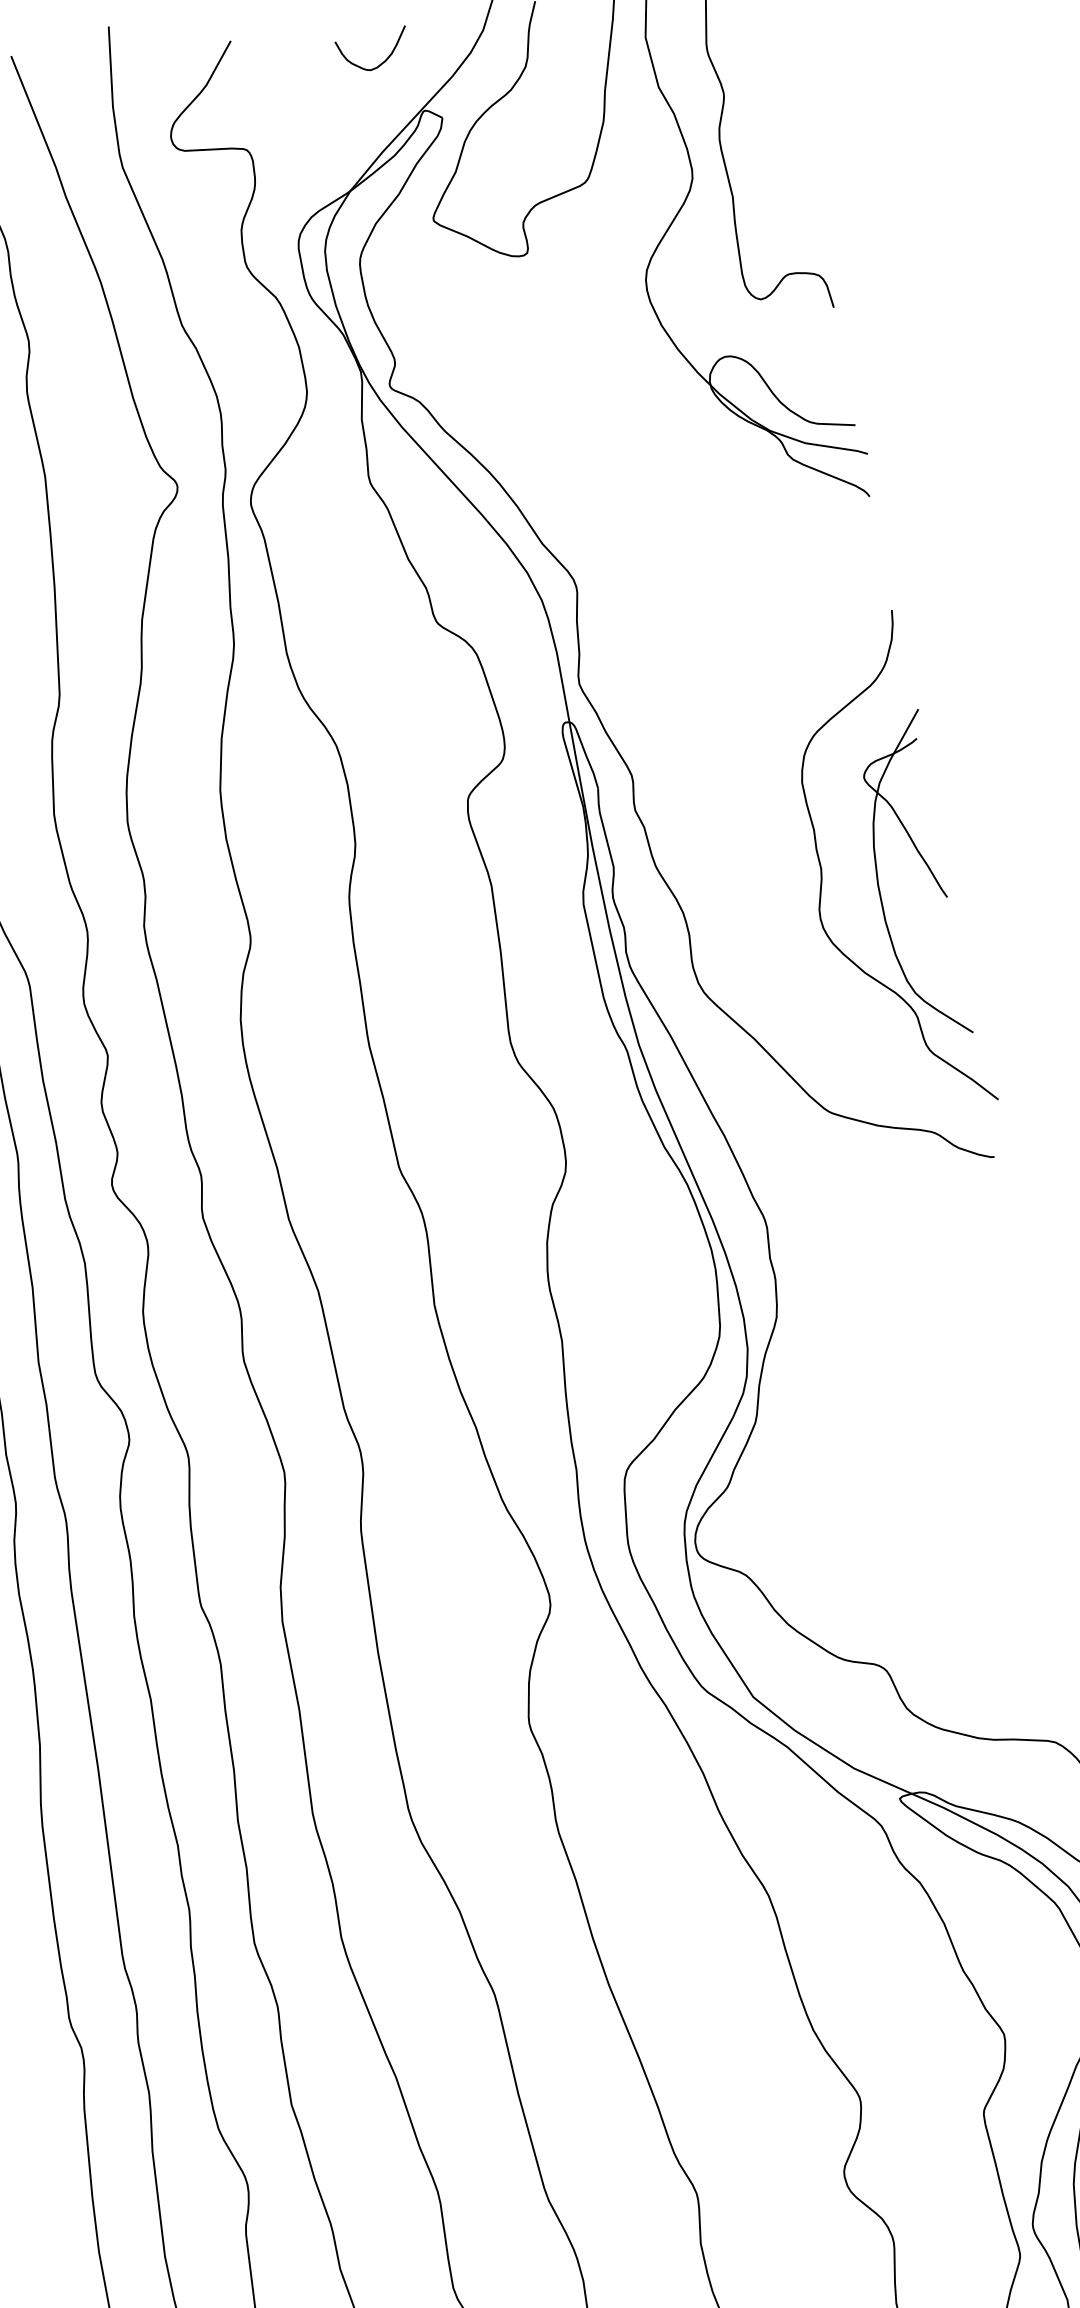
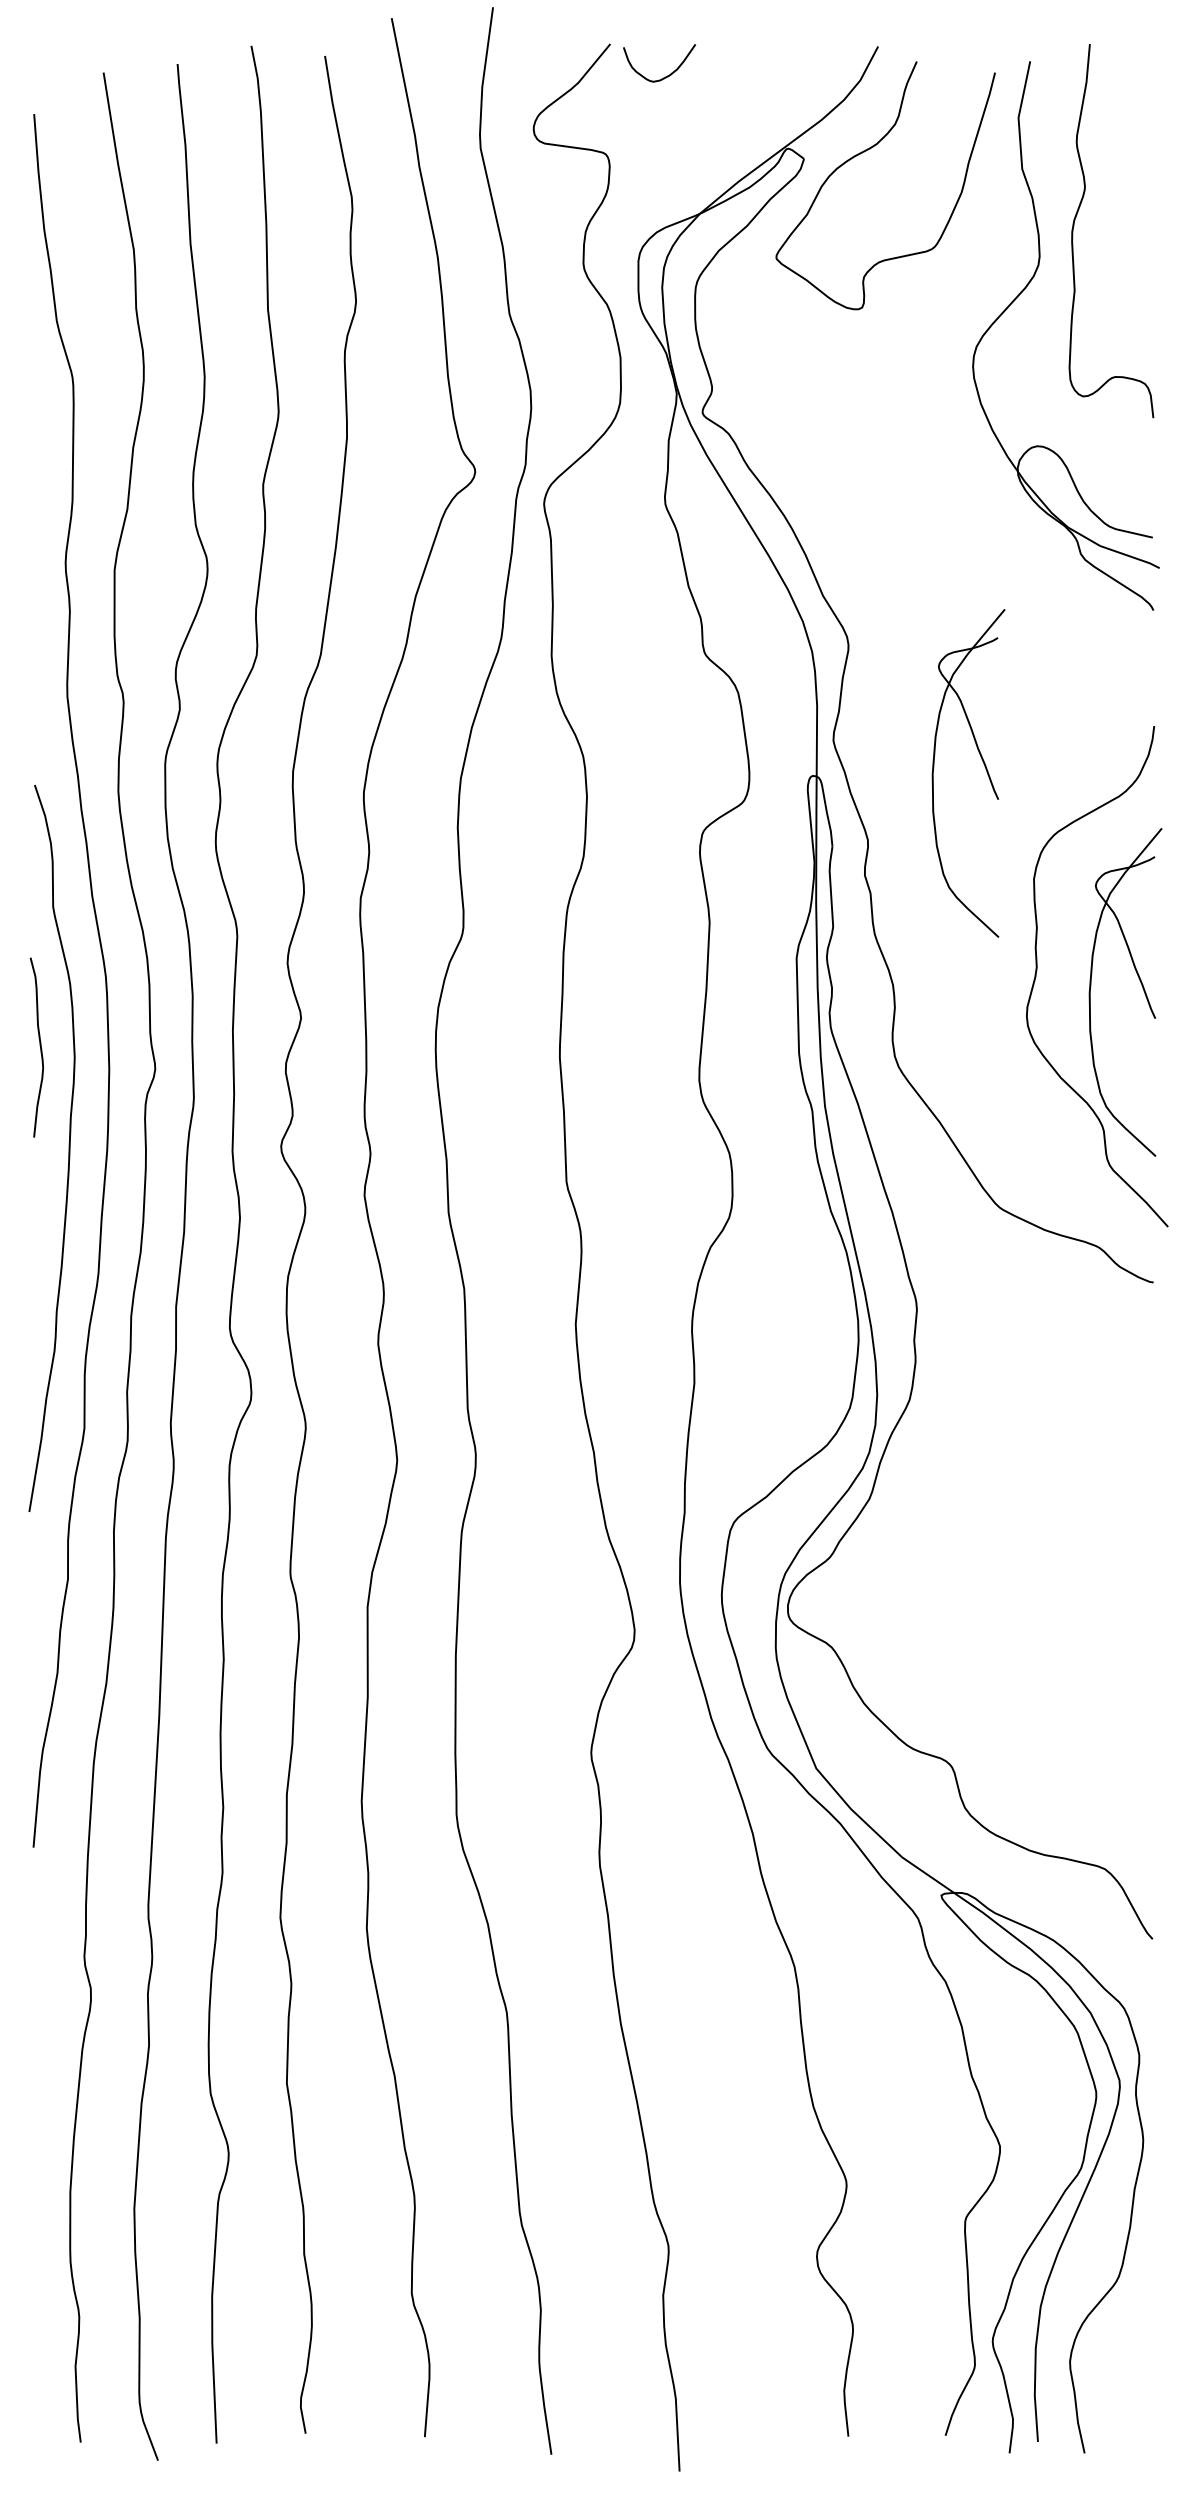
curve: (381, 62) -> (665, 76), moved
part: (732, 681) -> (984, 766), added

